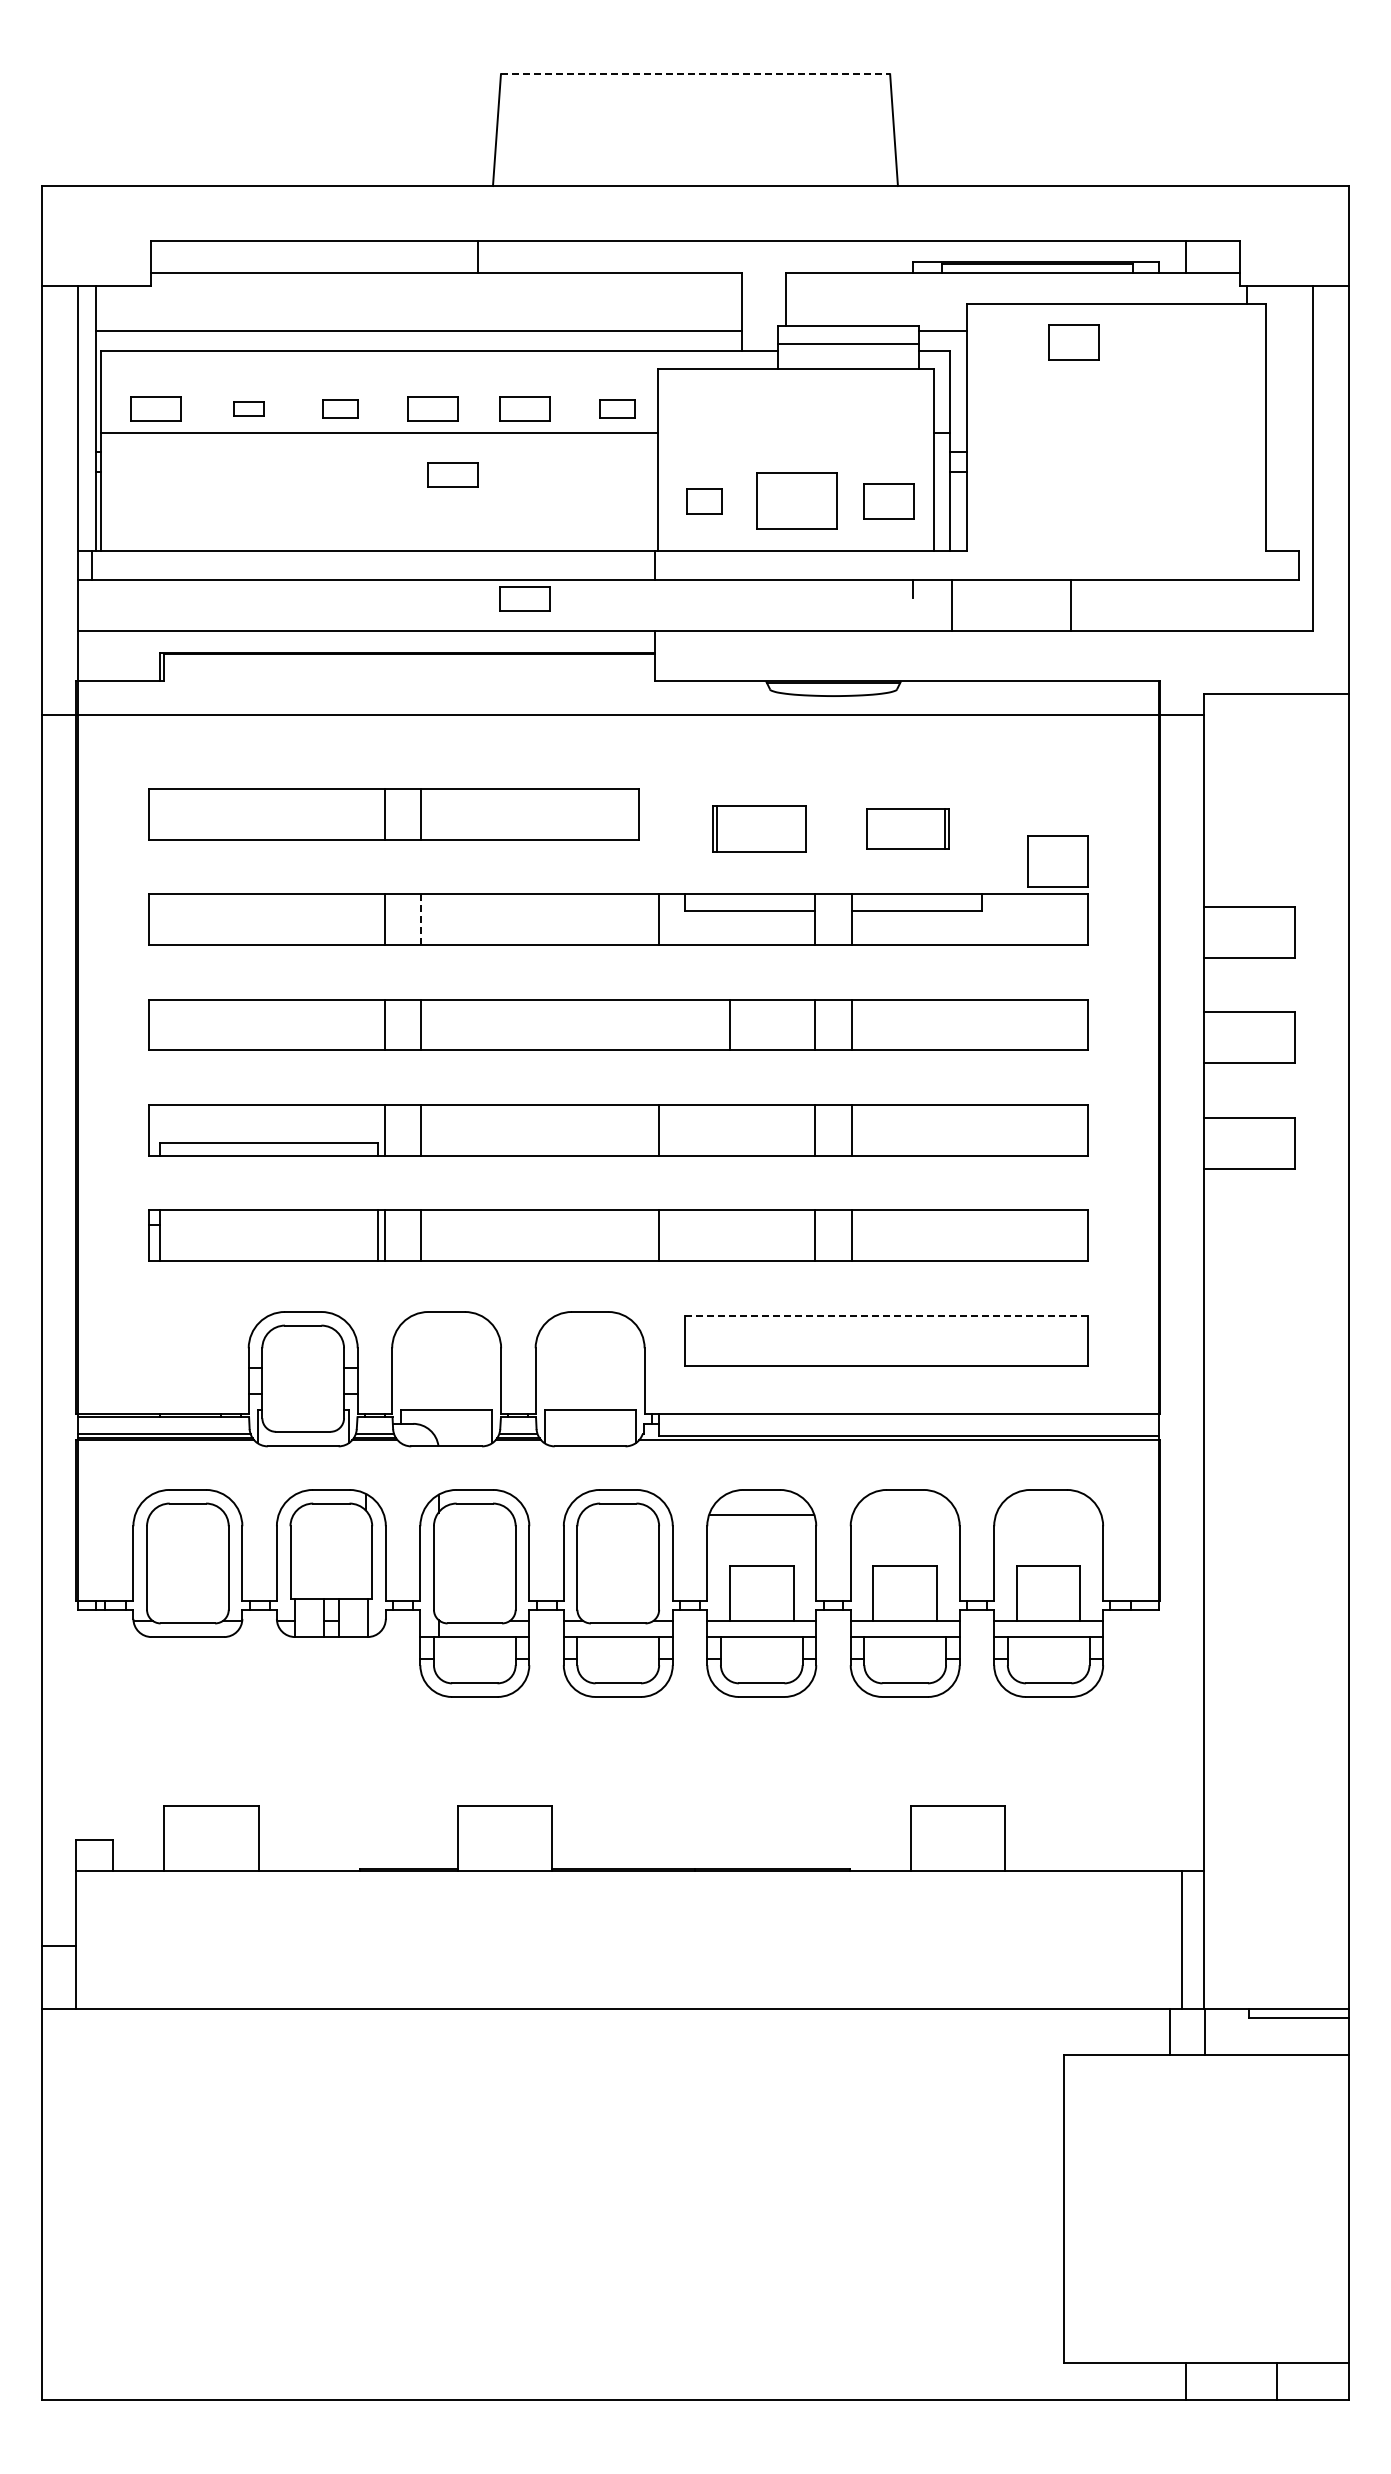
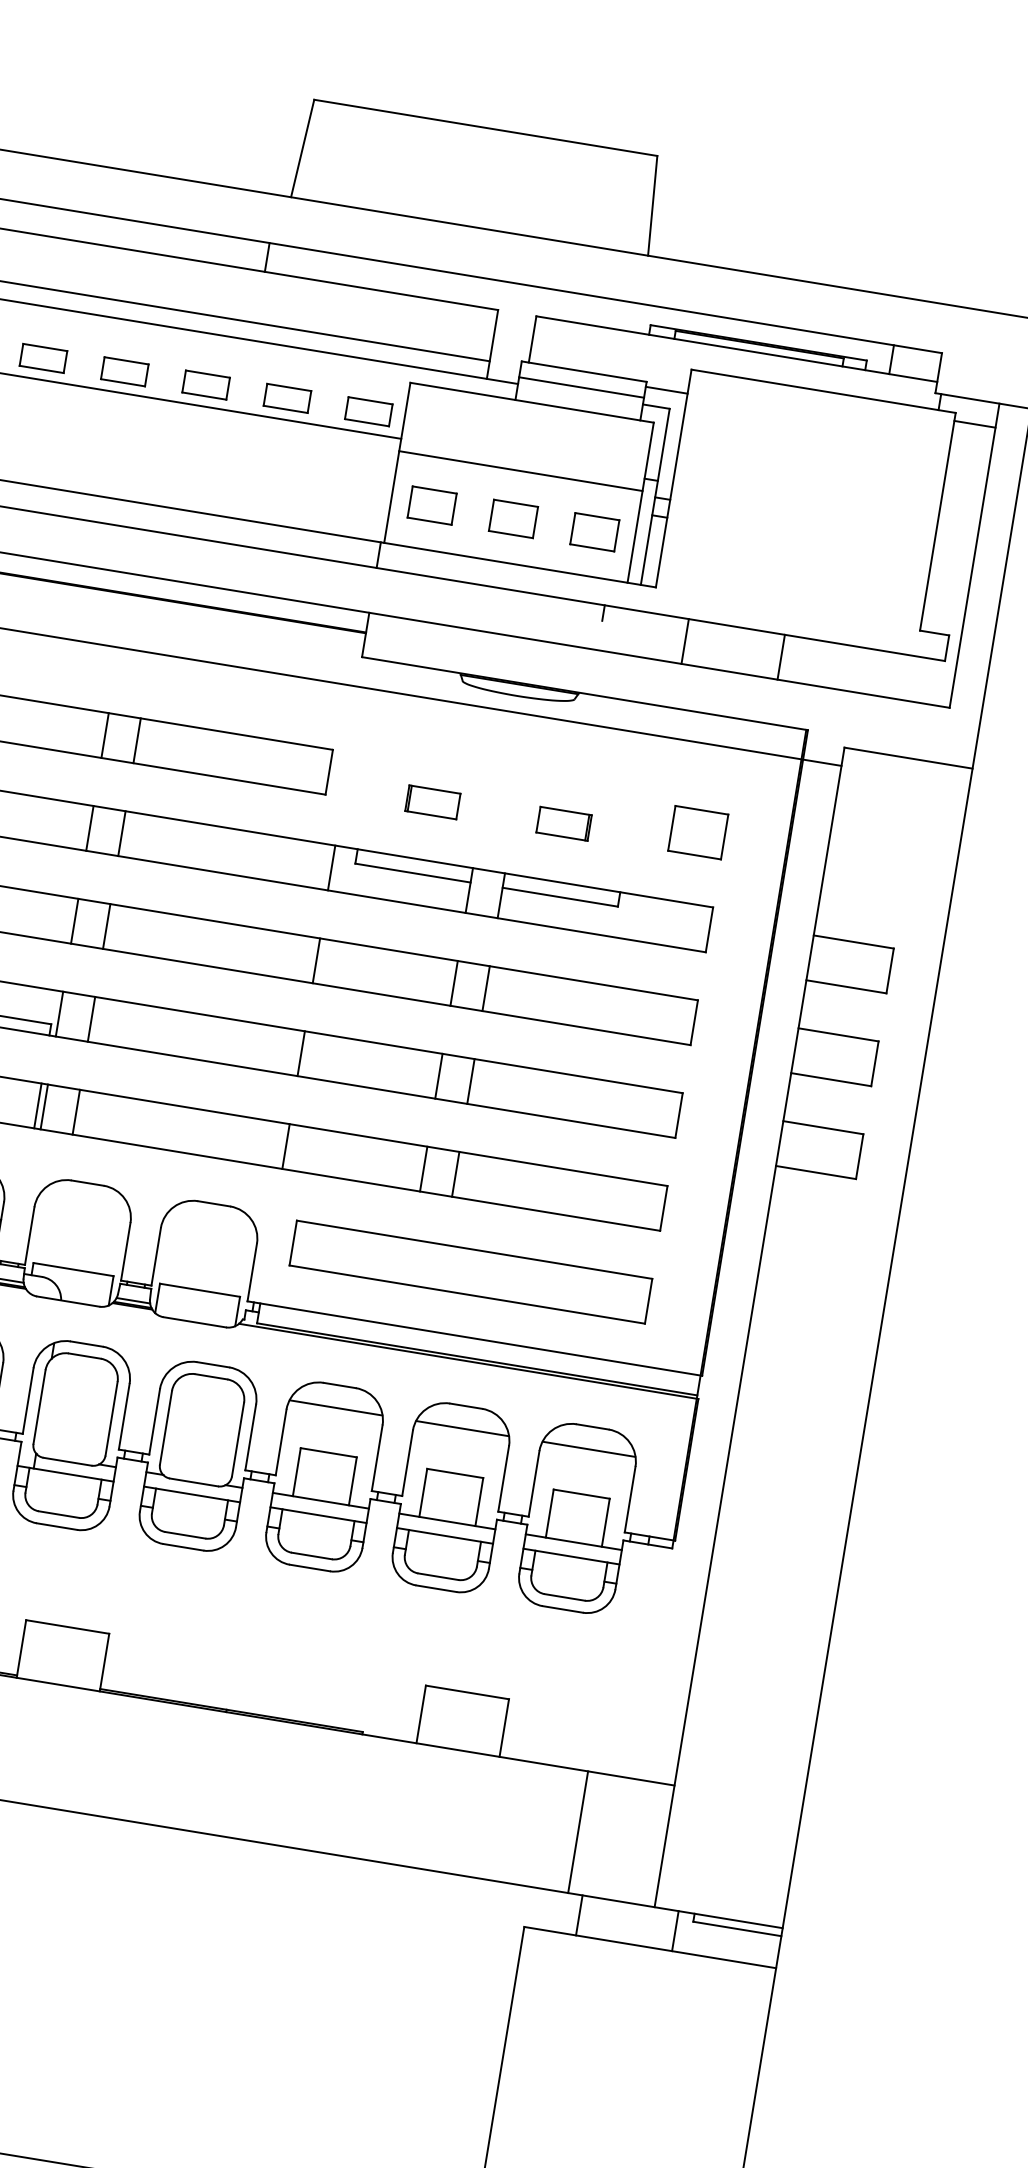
line: (695, 74) -> (485, 128), dashed -> solid
line: (1289, 313) -> (974, 424), added
part: (1073, 342) -> (780, 418), removed
part: (248, 408) -> (43, 358), size x1.67
part: (340, 408) -> (124, 371), size x1.43
part: (617, 408) -> (368, 411), size x1.43
line: (796, 447) -> (520, 471), added
part: (452, 474) -> (213, 445), removed
part: (704, 501) -> (432, 505), size x1.43
part: (796, 501) -> (513, 519), size x0.62
part: (524, 598) -> (259, 565), removed
line: (951, 605) -> (684, 641), moved
line: (1070, 605) -> (781, 657), moved
part: (758, 828) -> (432, 801), size x0.62
part: (907, 828) -> (563, 823), size x0.71
part: (1057, 861) -> (698, 832), moved
line: (421, 920) -> (122, 834), dashed -> solid
line: (730, 1024) -> (316, 960), moved
line: (886, 1315) -> (474, 1249), dashed -> solid
line: (905, 1515) -> (462, 1428), added
line: (1048, 1515) -> (588, 1449), added
line: (1181, 1940) -> (577, 1832), moved
line: (1170, 2031) -> (675, 1930), moved
line: (1205, 2031) -> (579, 1914), moved

